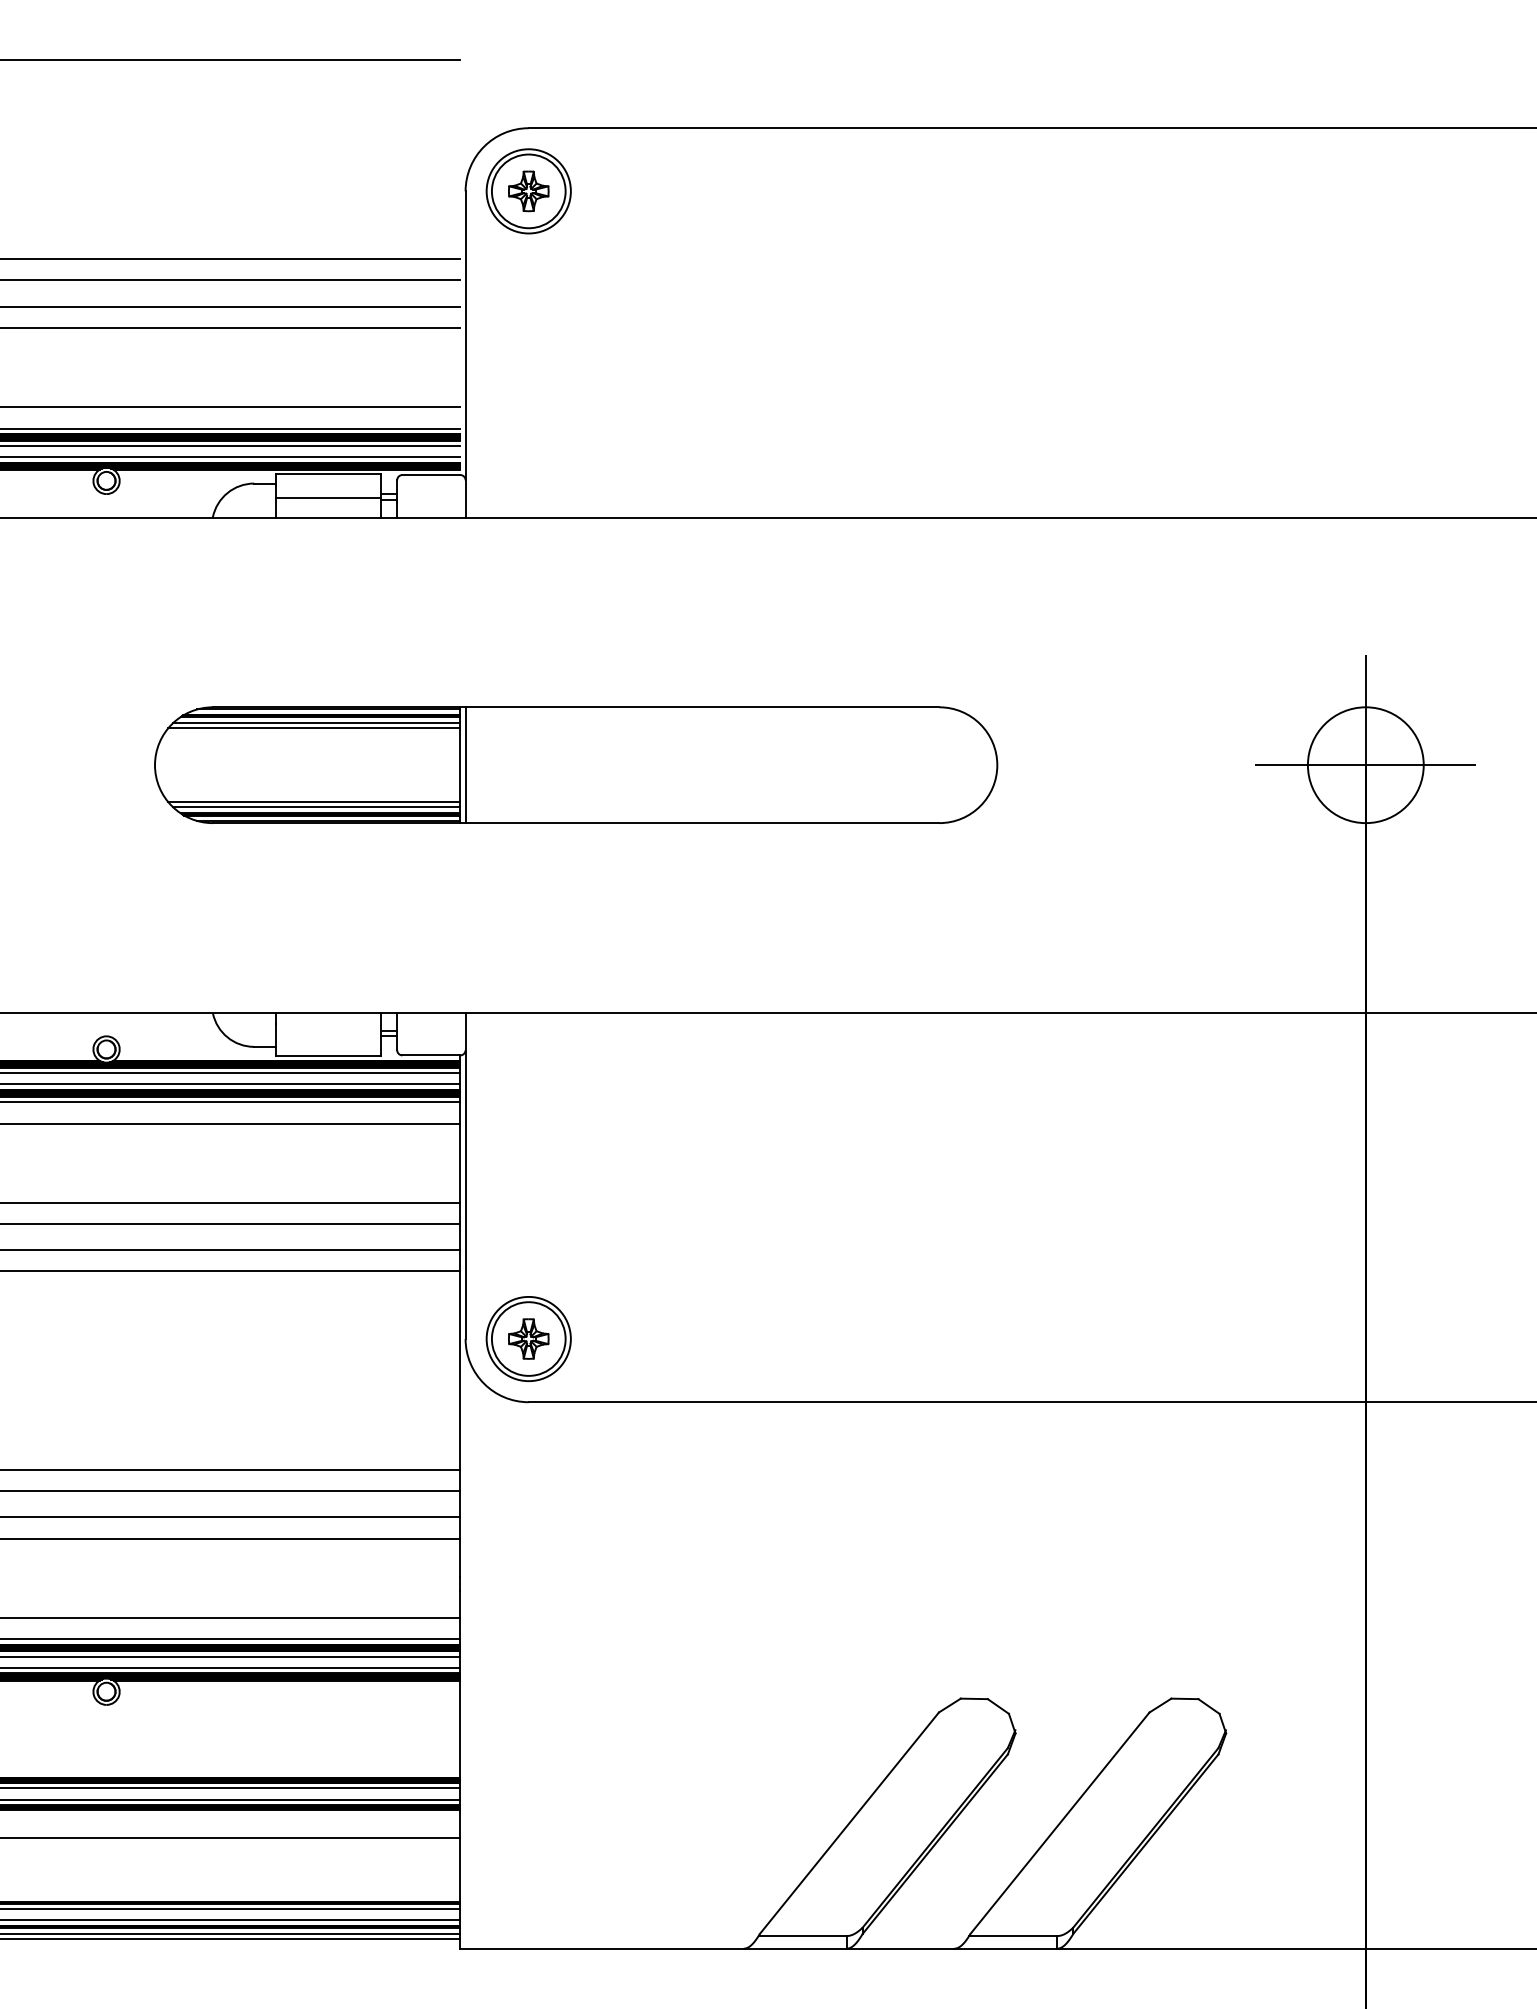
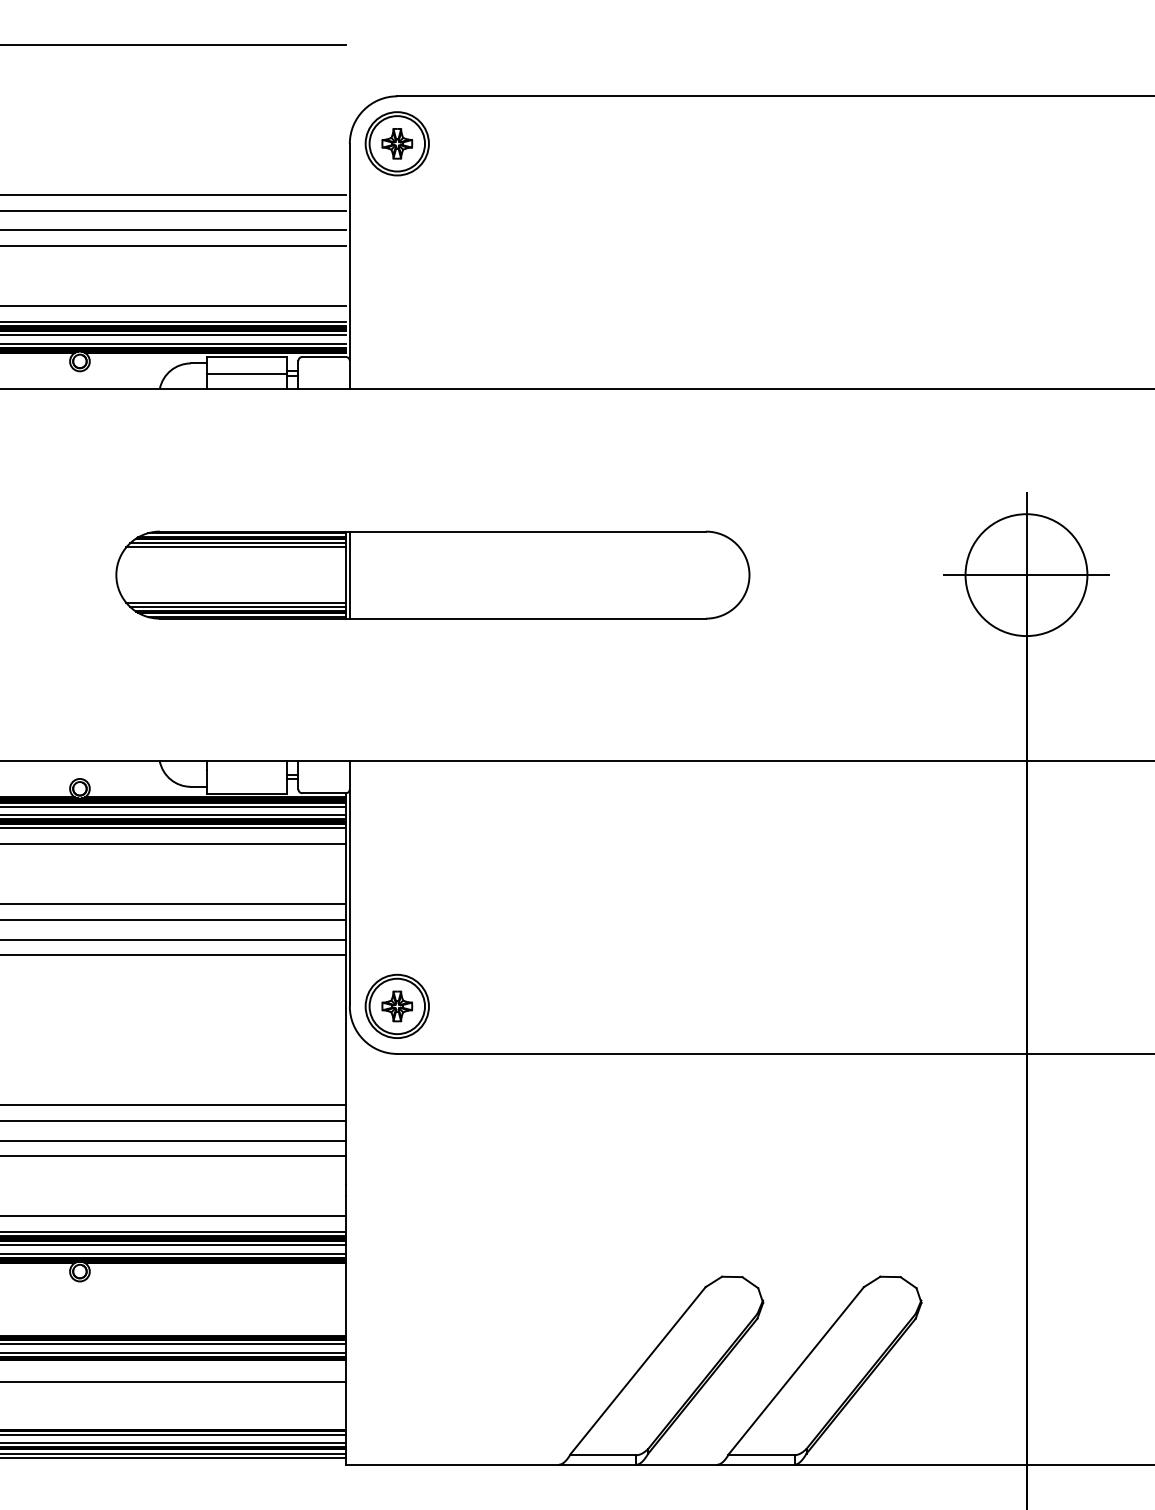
circle: (1365, 764) -> (1026, 574), size x1.4

